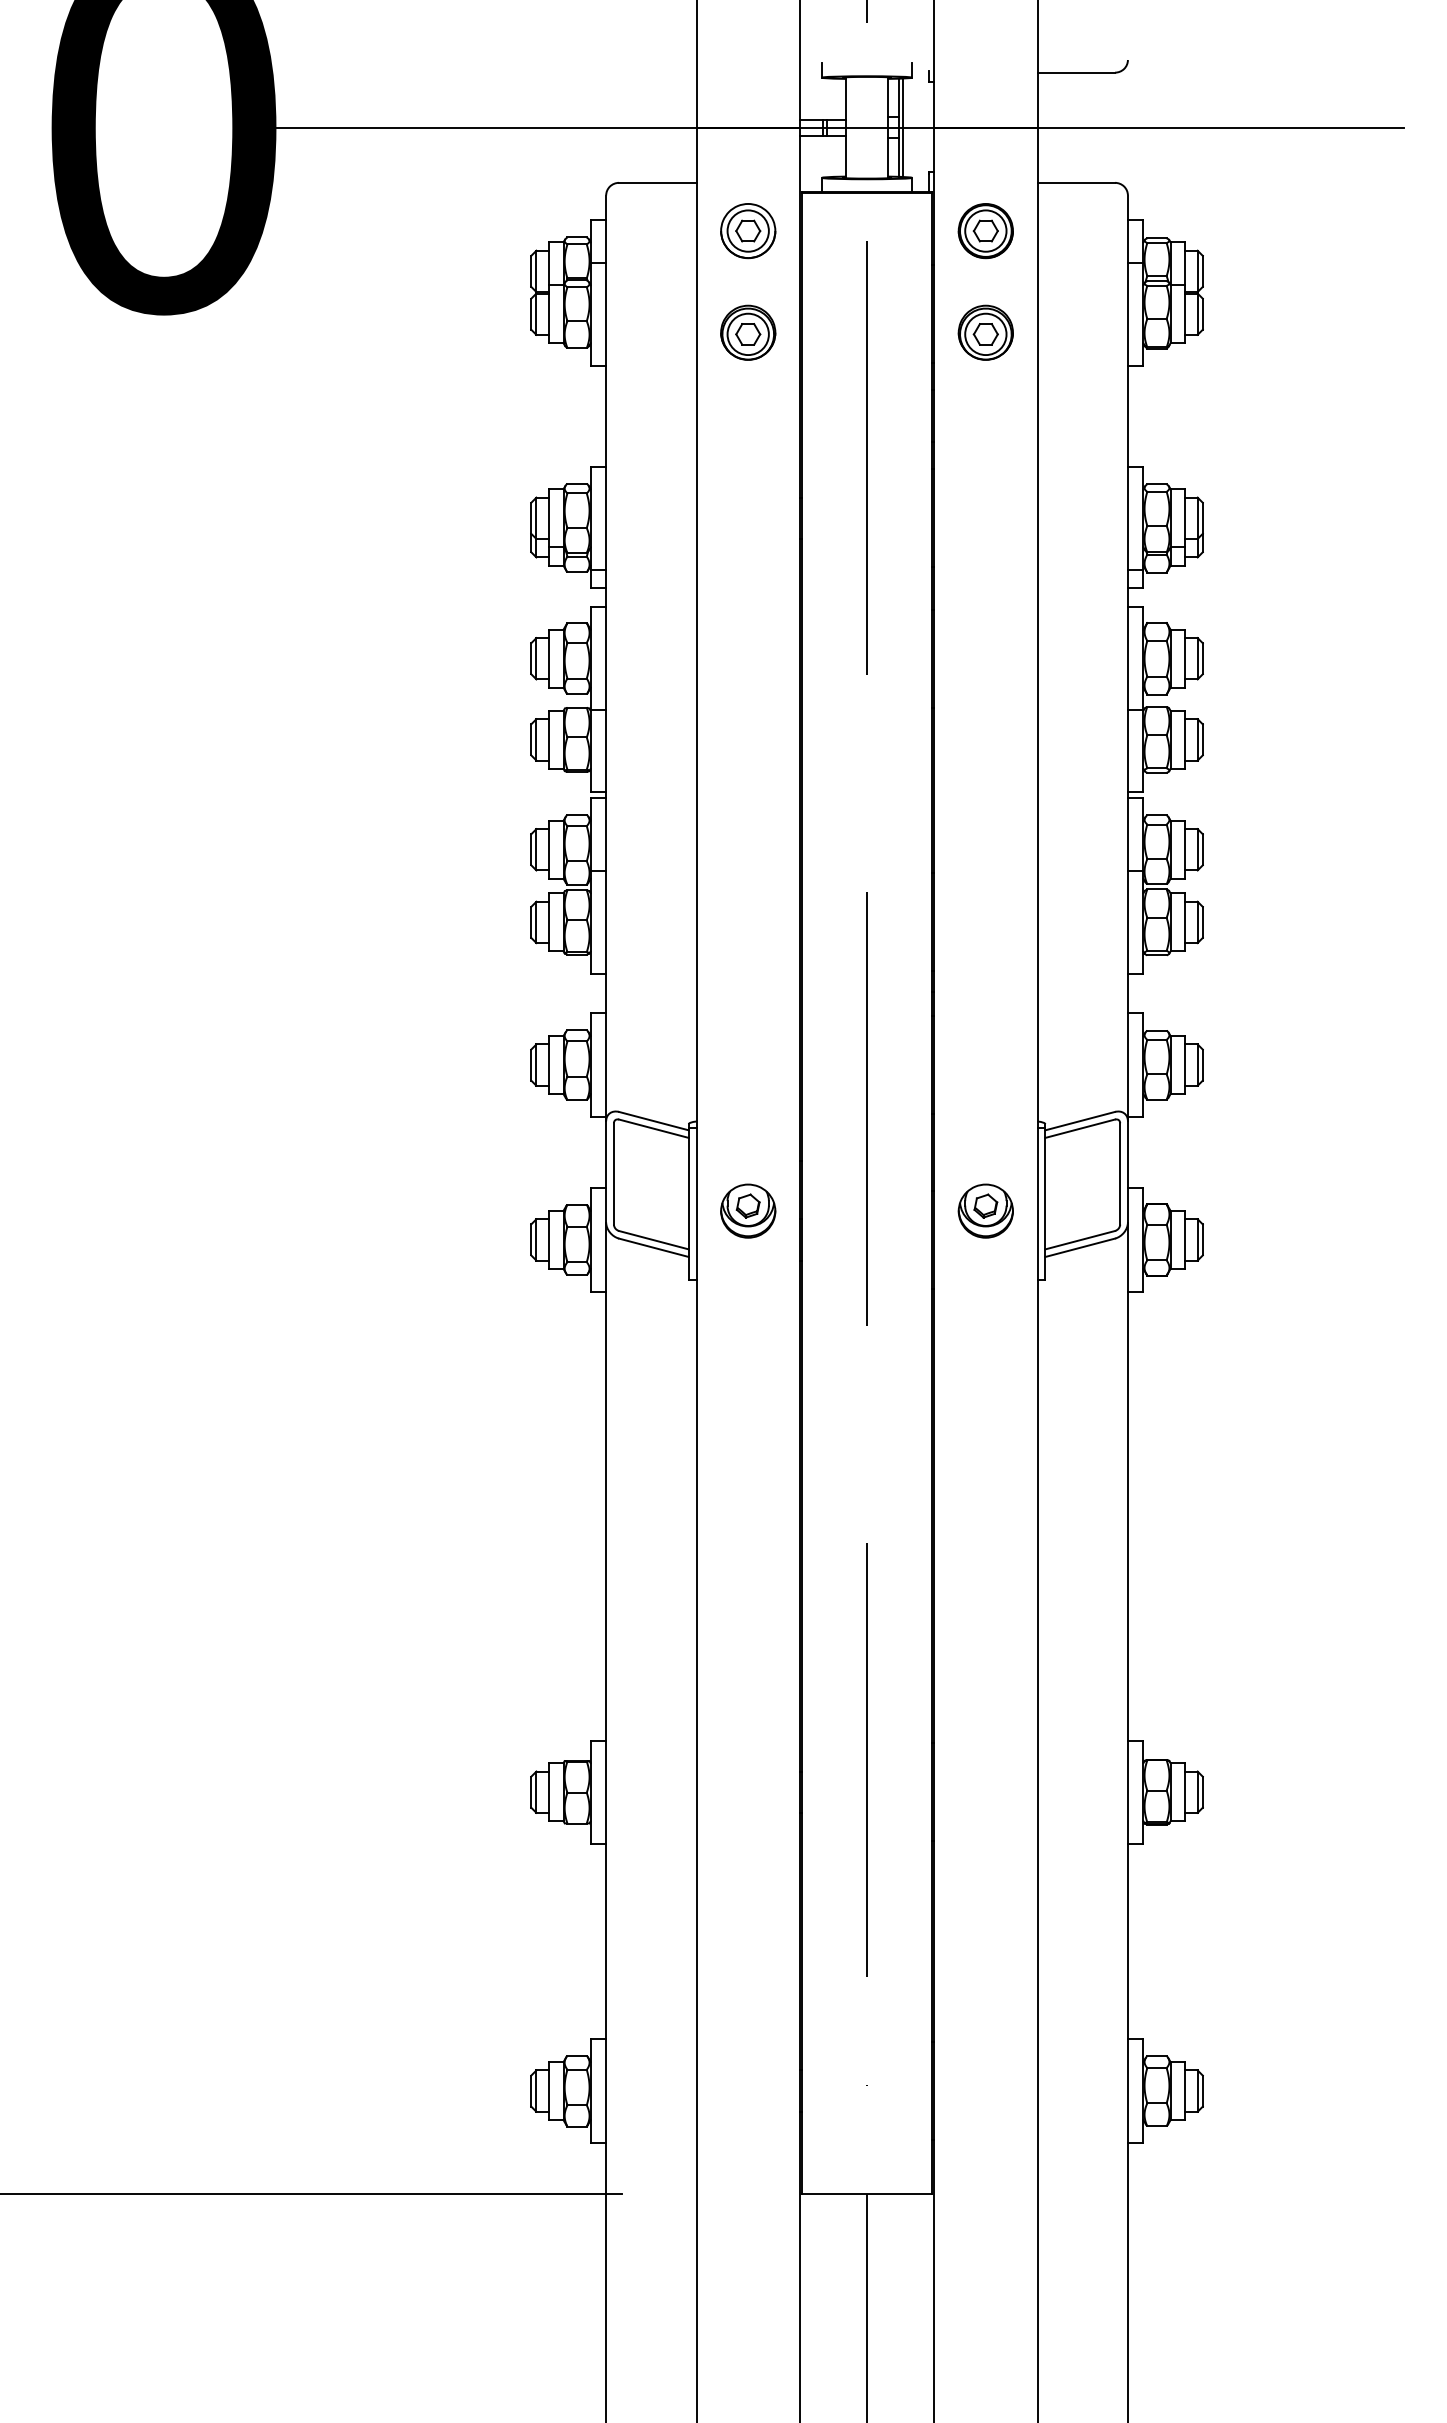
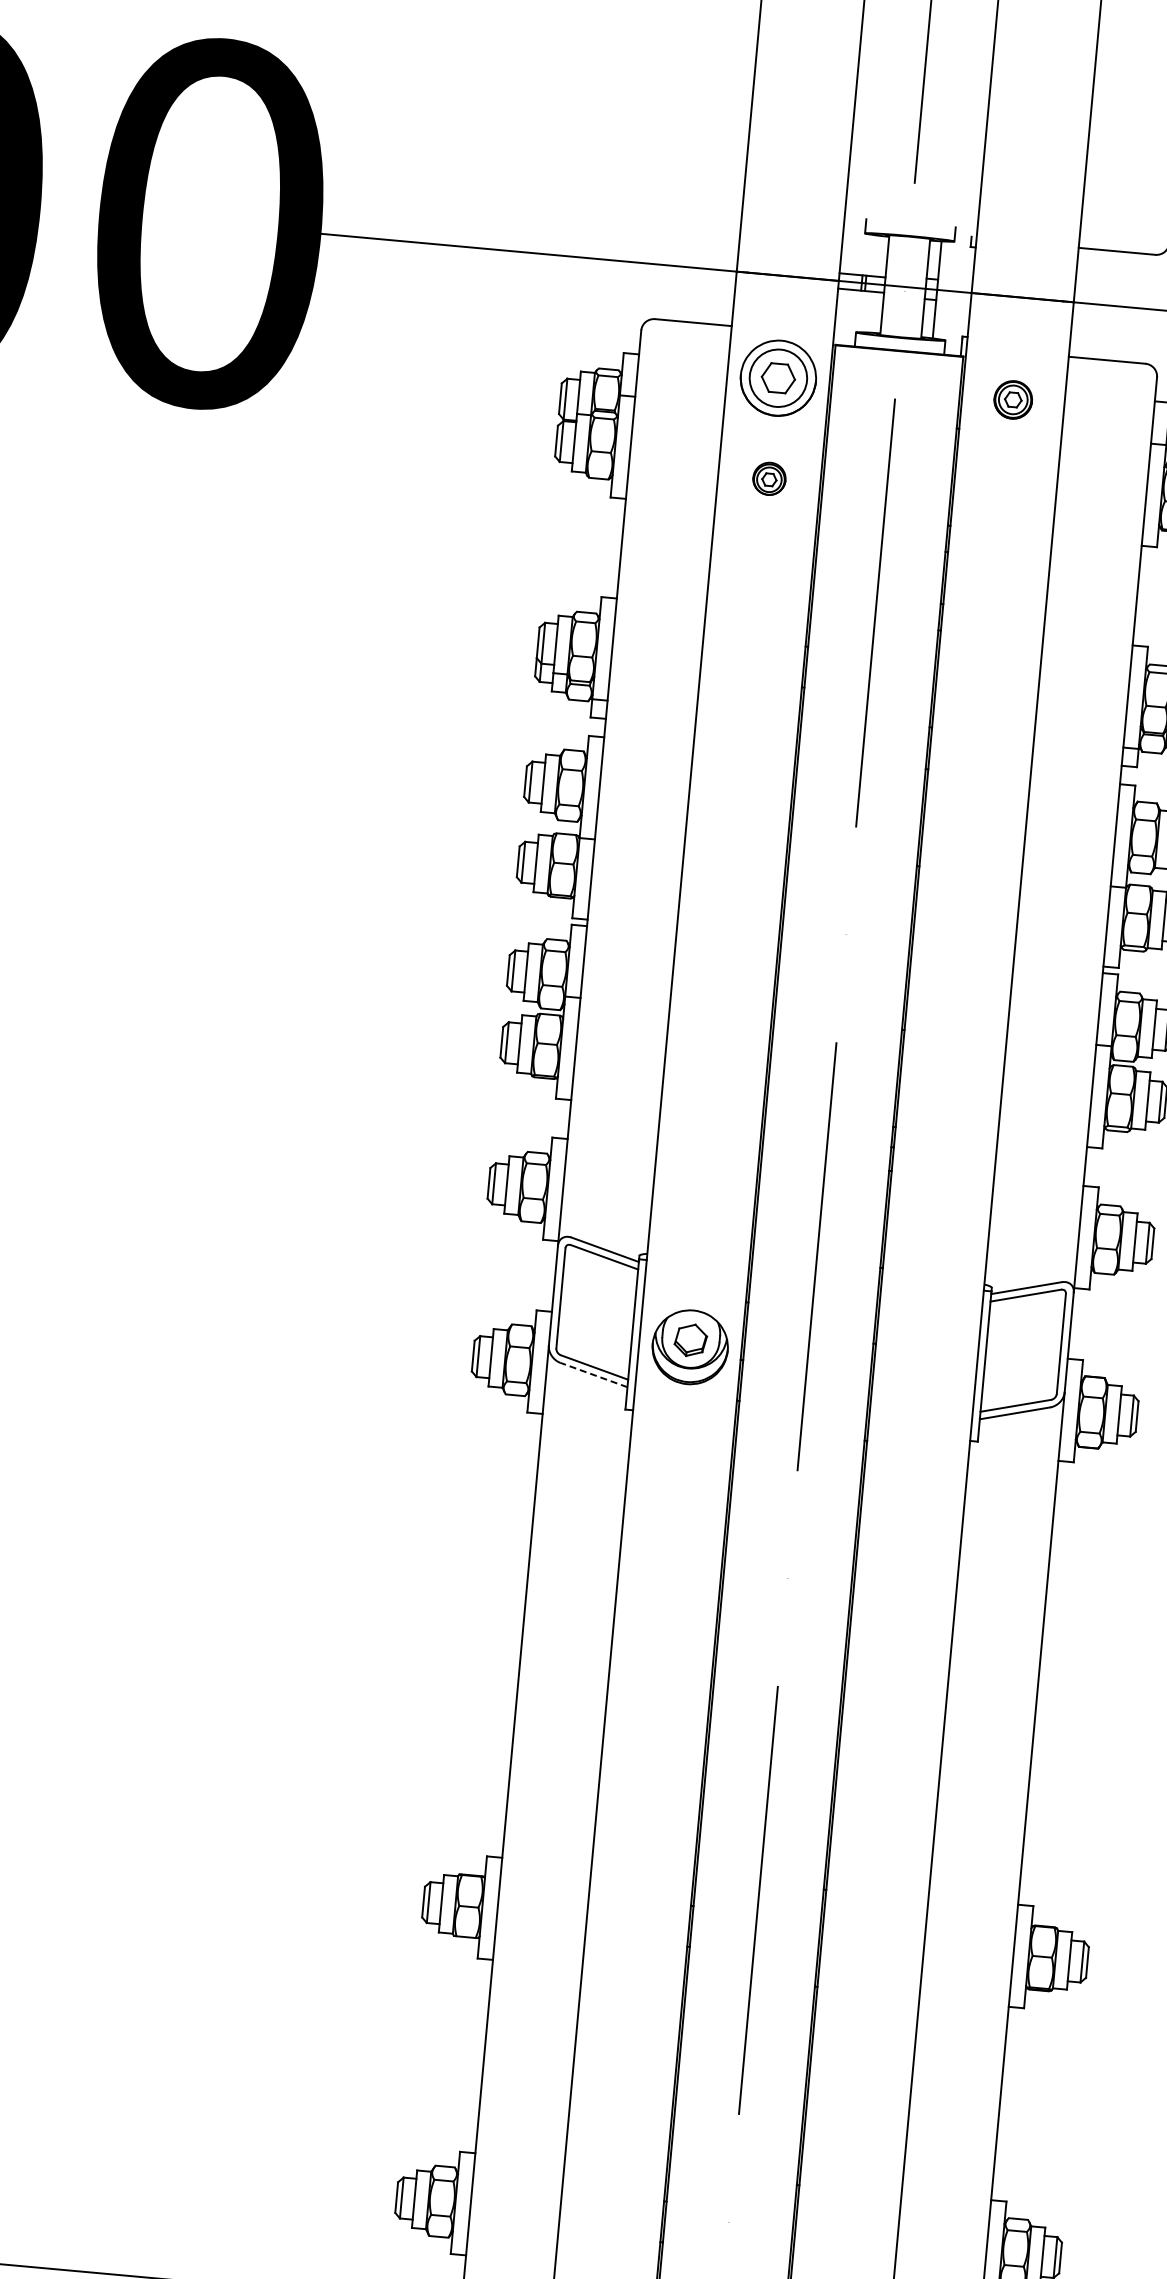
line: (903, 127) -> (941, 290), removed
part: (748, 231) -> (778, 378), size x1.4
part: (985, 231) -> (1013, 400), size x0.7
part: (748, 332) -> (769, 478), size x0.6
part: (985, 332) -> (1003, 500), removed
part: (748, 1210) -> (690, 1346), size x1.4
part: (985, 1210) -> (924, 1367), removed
line: (653, 1247) -> (593, 1374), solid -> dashed

